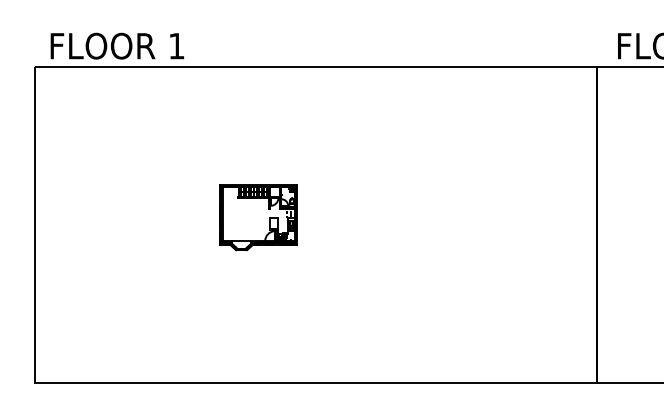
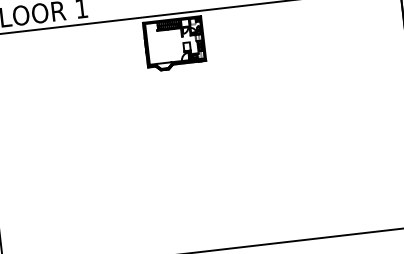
part: (258, 217) -> (174, 43), moved

